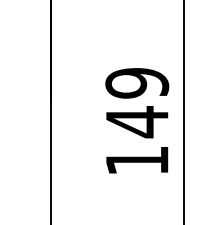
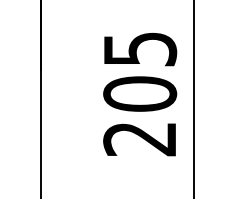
text: (137, 121) -> (140, 93), 149 -> 205

